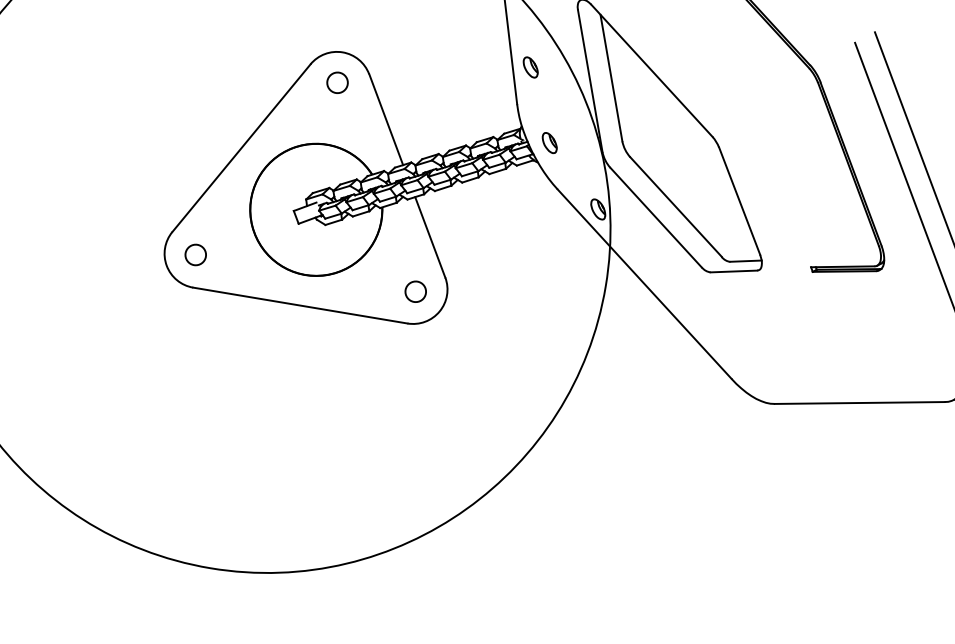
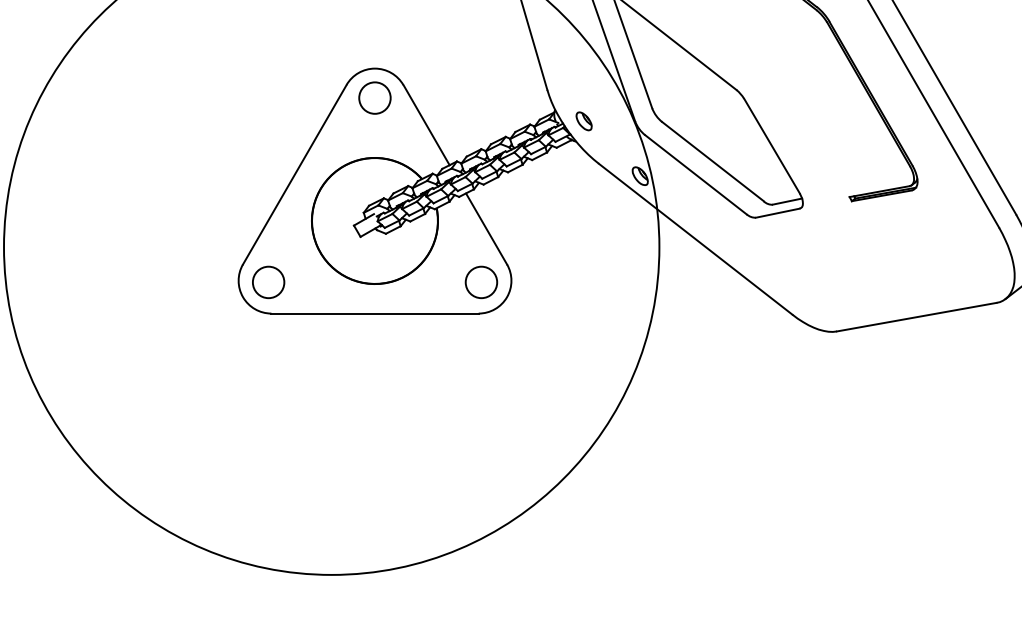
part: (529, 67) -> (553, 53), removed
circle: (337, 82) -> (374, 97), size x1.6
circle: (195, 255) -> (268, 282), size x1.6
circle: (415, 291) -> (481, 282), size x1.6

